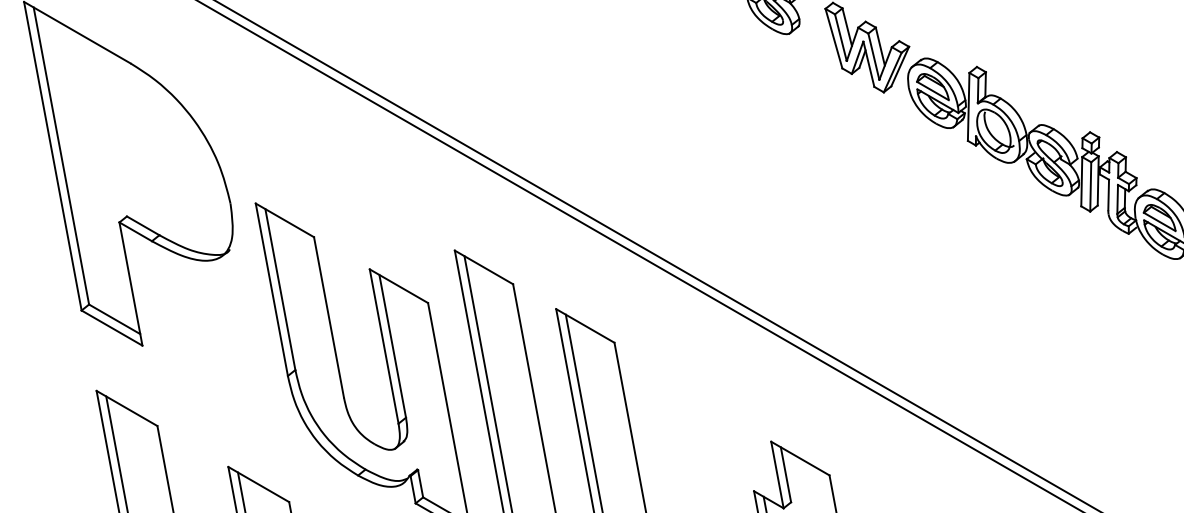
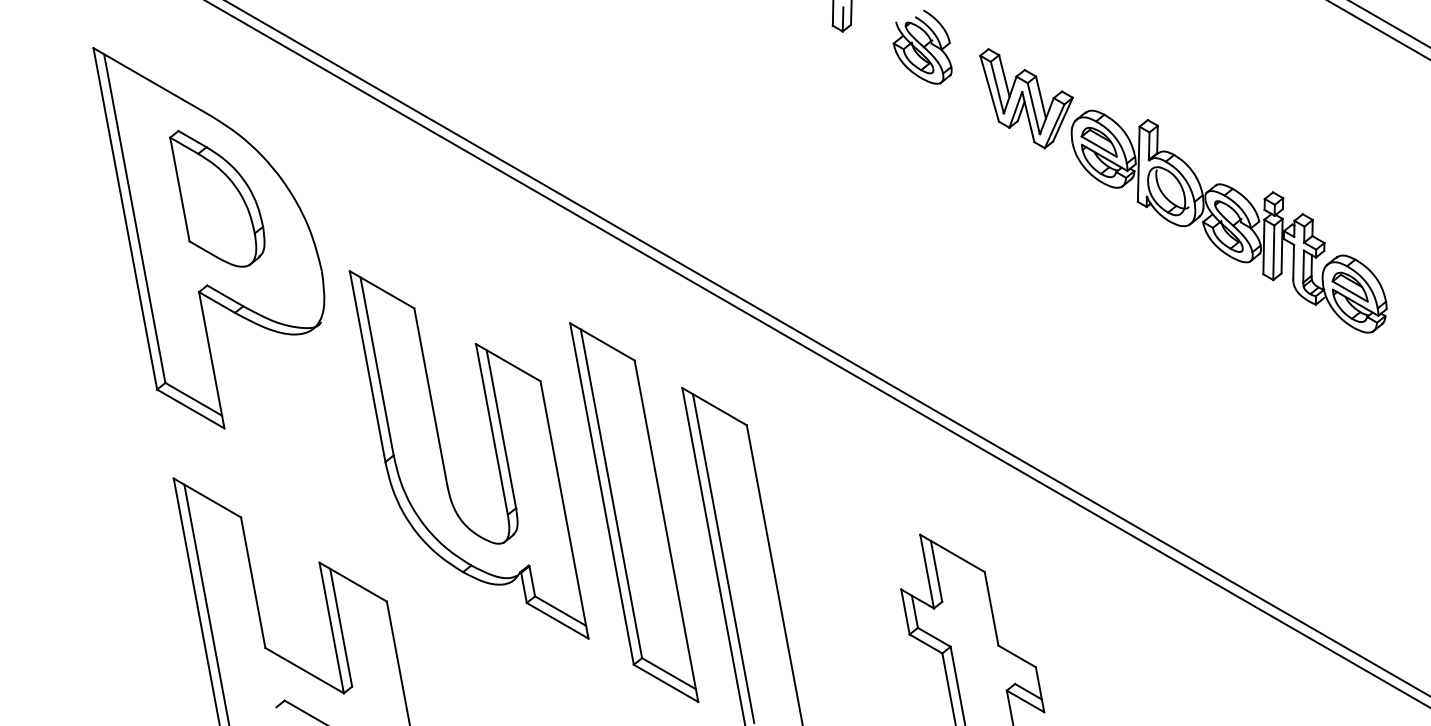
part: (136, 137) -> (217, 198), added

